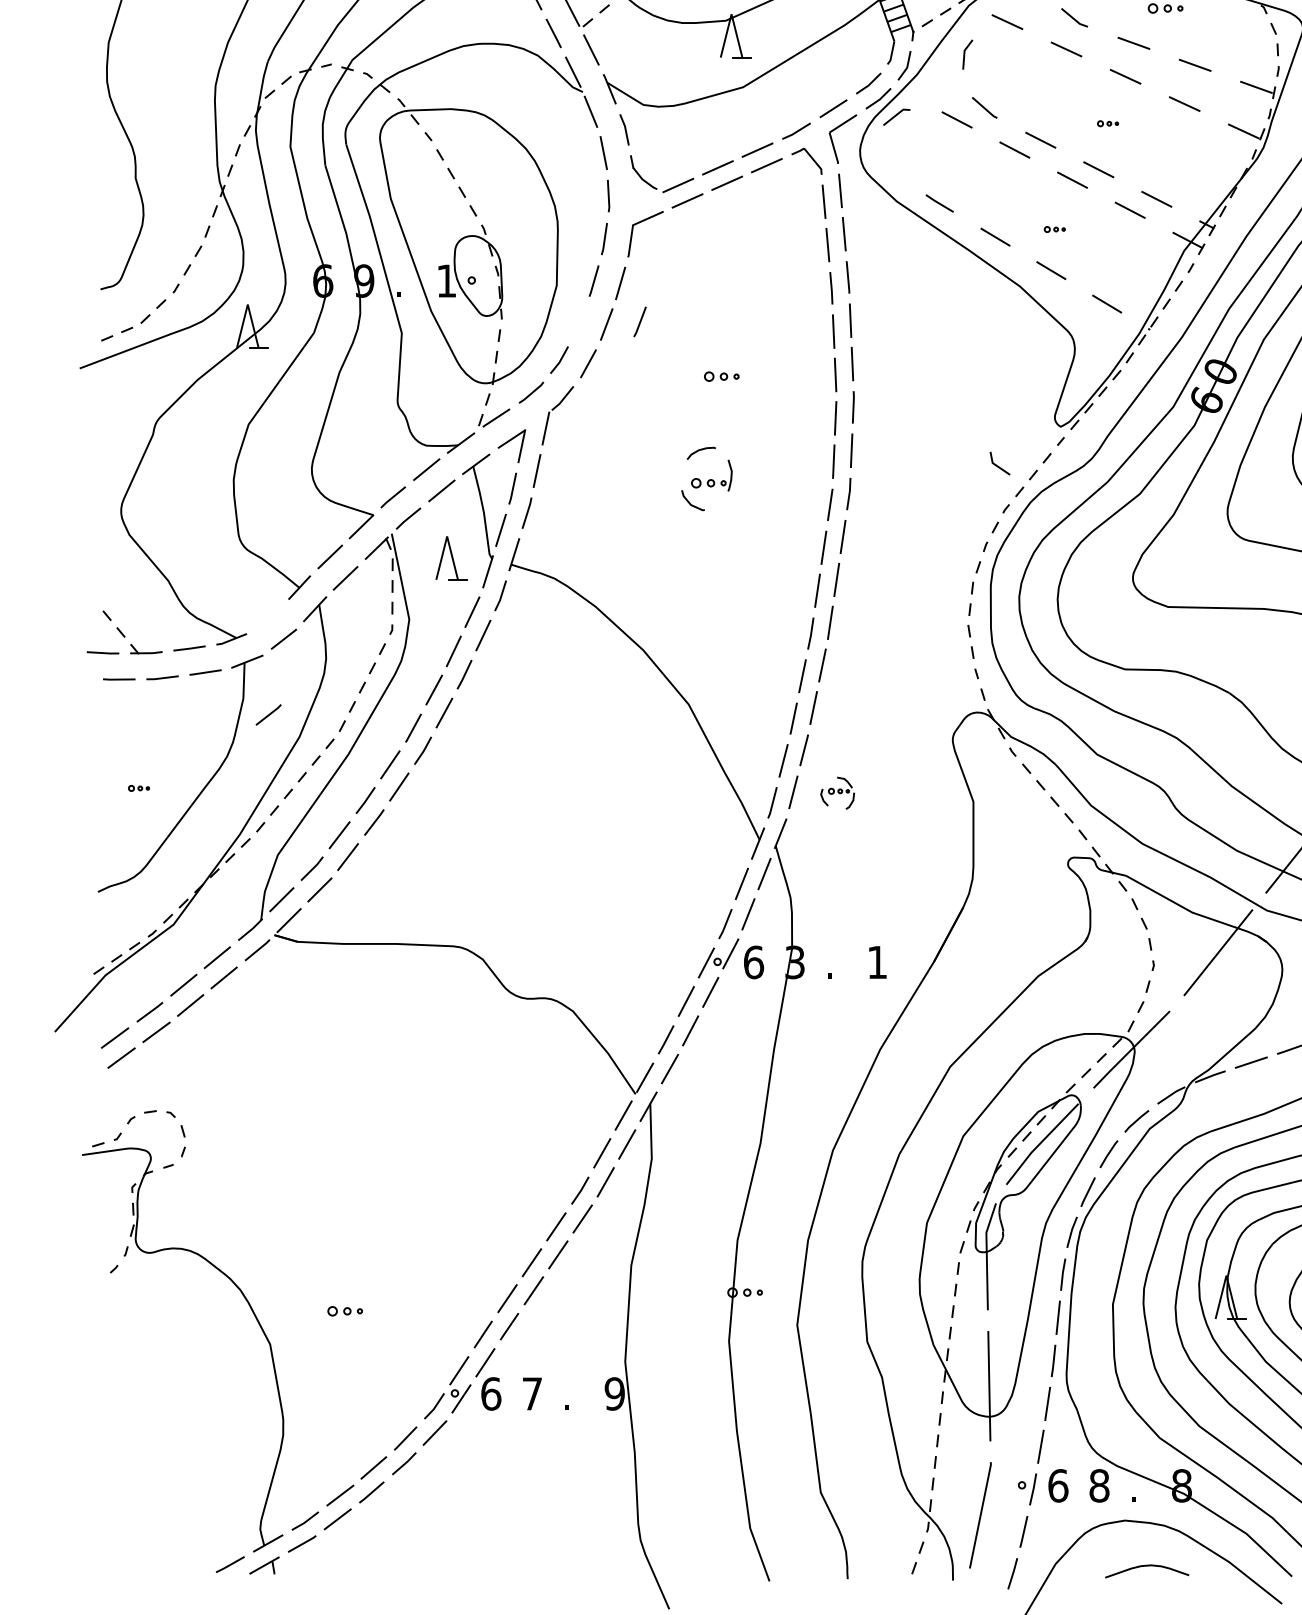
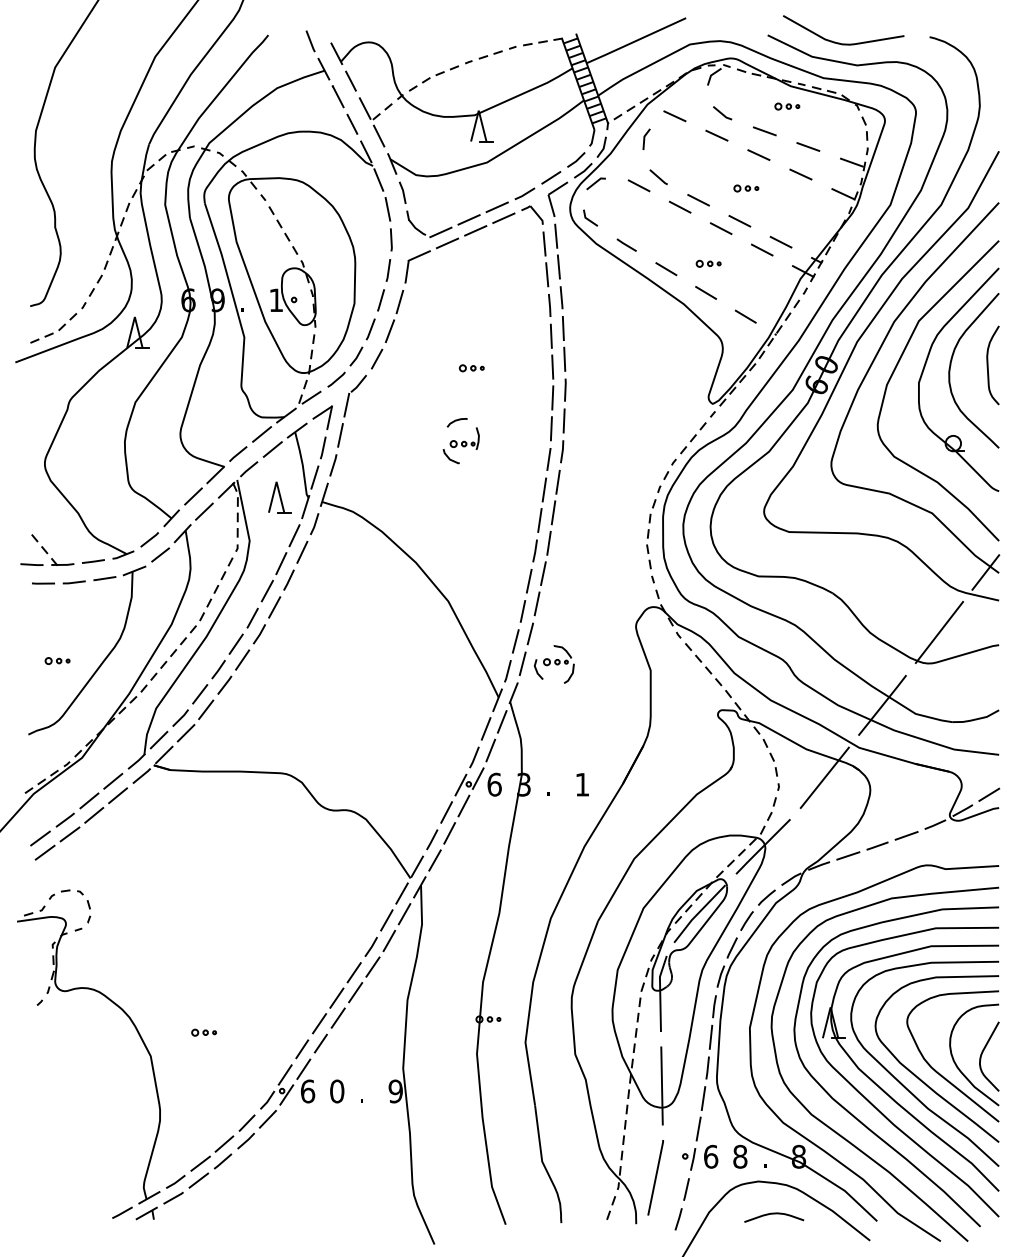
part: (1108, 123) -> (746, 188), size x1.67
part: (1054, 229) -> (708, 263), size x1.67
line: (639, 322) -> (370, 329), moved
line: (997, 464) -> (588, 218), moved
line: (268, 714) -> (149, 539), moved
part: (138, 787) -> (57, 660), size x1.67
part: (836, 793) -> (553, 664), size x1.67
text: (532, 1393) -> (337, 1091), 7 -> 0

